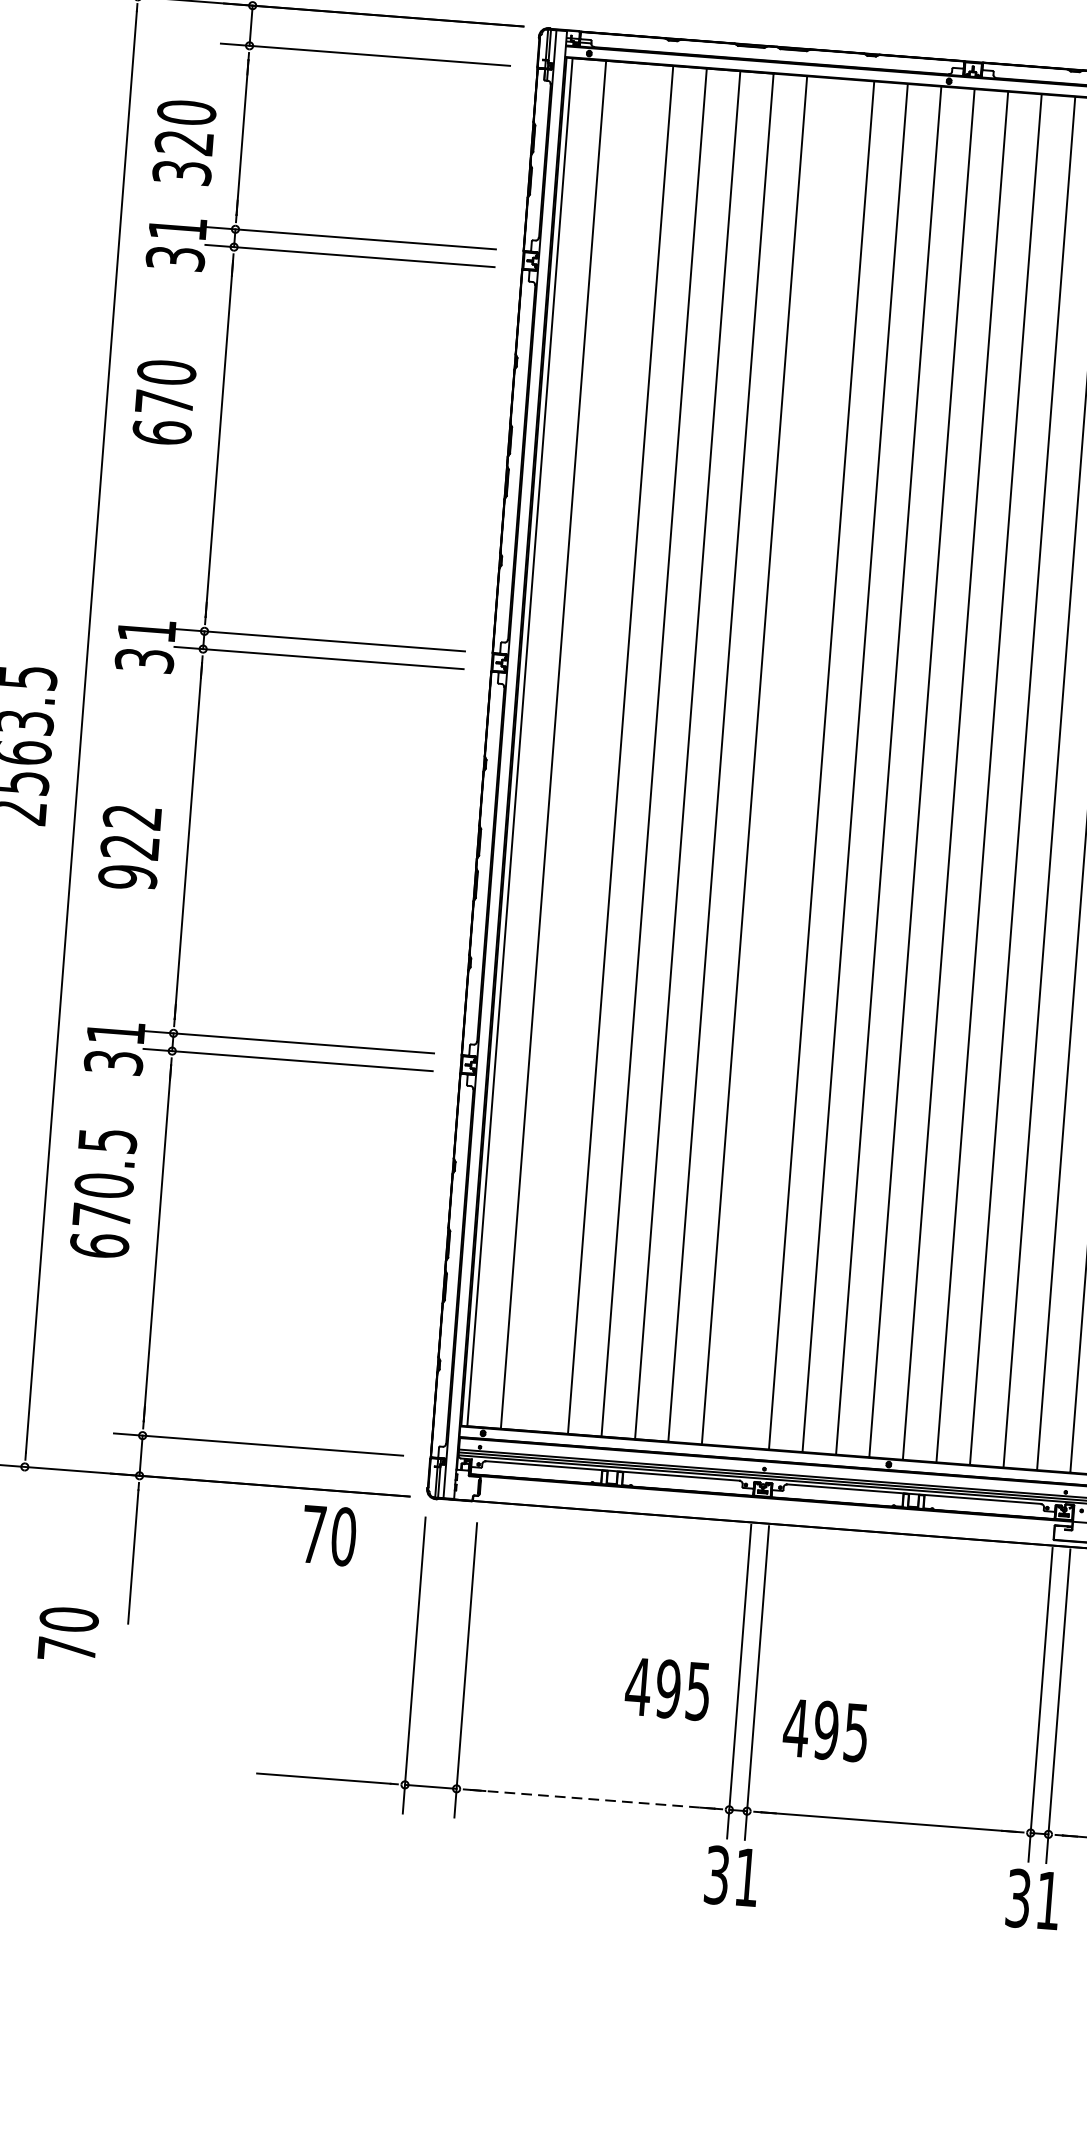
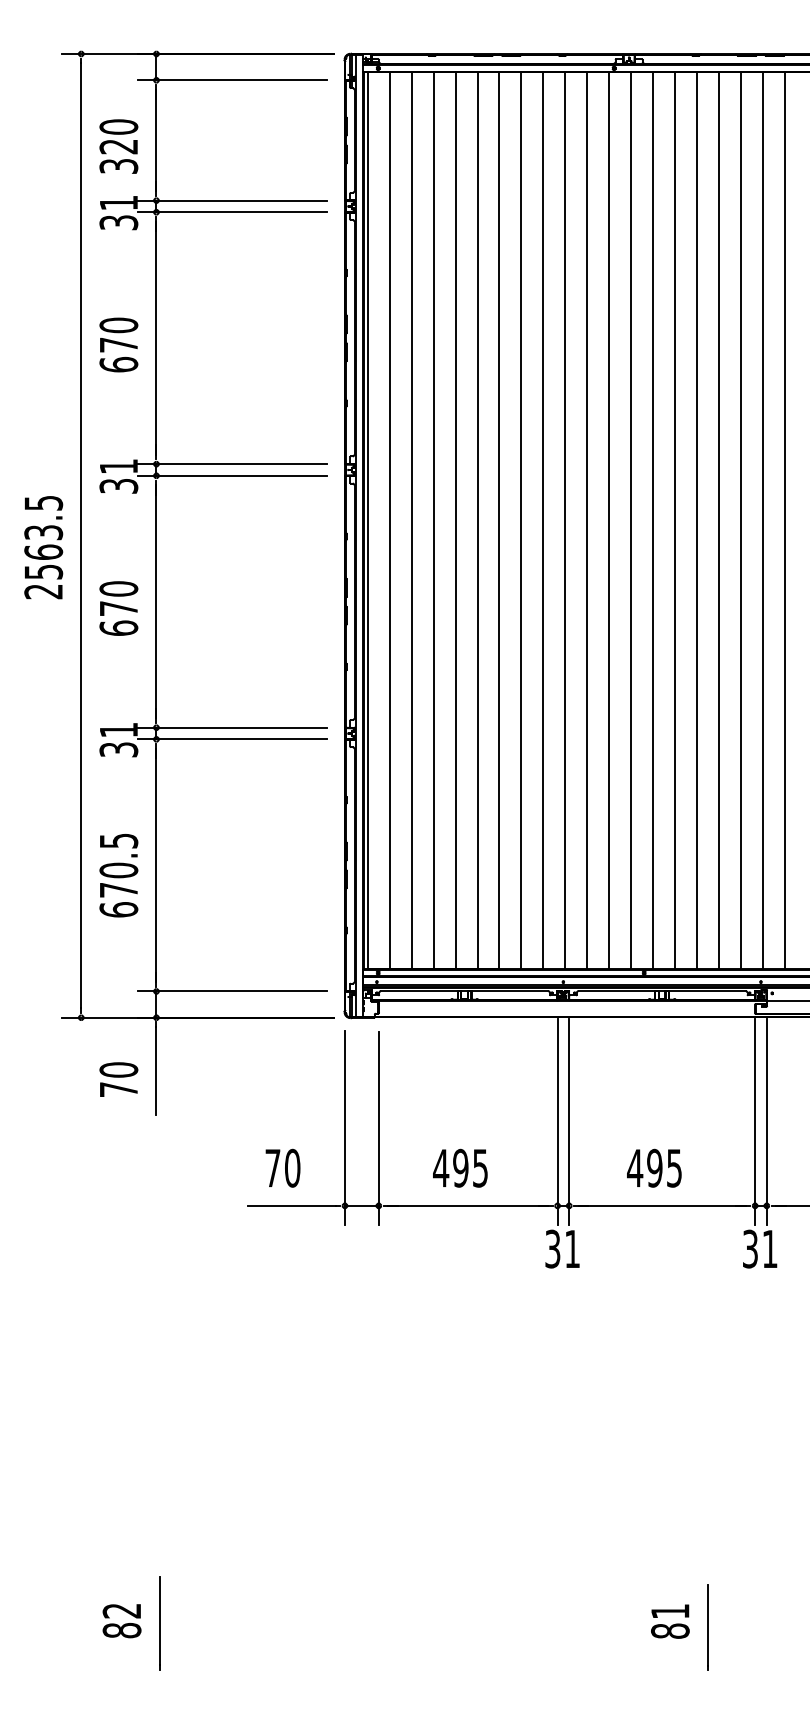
text: (163, 401) -> (118, 344), moved
line: (586, 747) -> (411, 520), added
line: (788, 762) -> (543, 520), added
text: (129, 847) -> (118, 608), 922 -> 670
text: (103, 1193) -> (118, 875), moved
text: (328, 1534) -> (282, 1167), moved
text: (67, 1634) -> (118, 1079), moved
text: (667, 1687) -> (460, 1167), moved
text: (825, 1729) -> (654, 1167), moved
line: (593, 1798) -> (468, 1205), dashed -> solid

